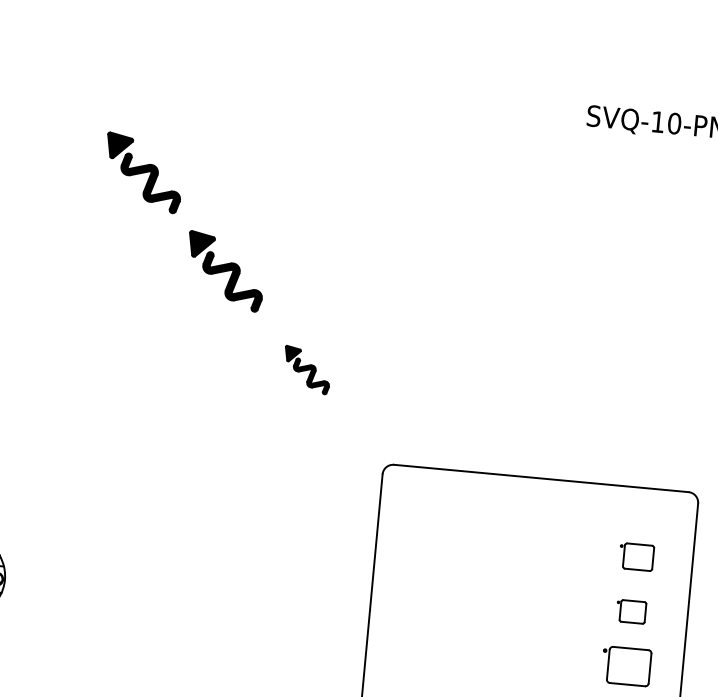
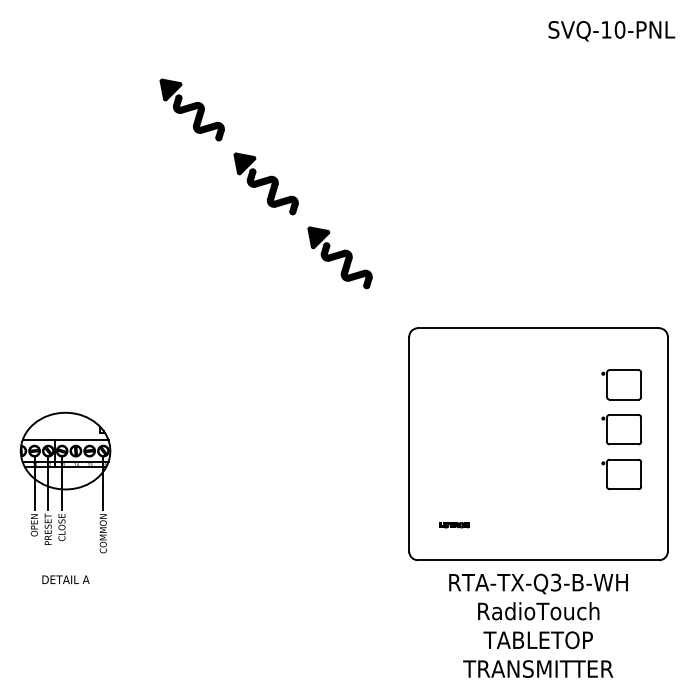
part: (306, 369) -> (339, 257), size x1.67
part: (636, 556) -> (621, 384), size x1.43
part: (631, 611) -> (621, 429), size x1.67

